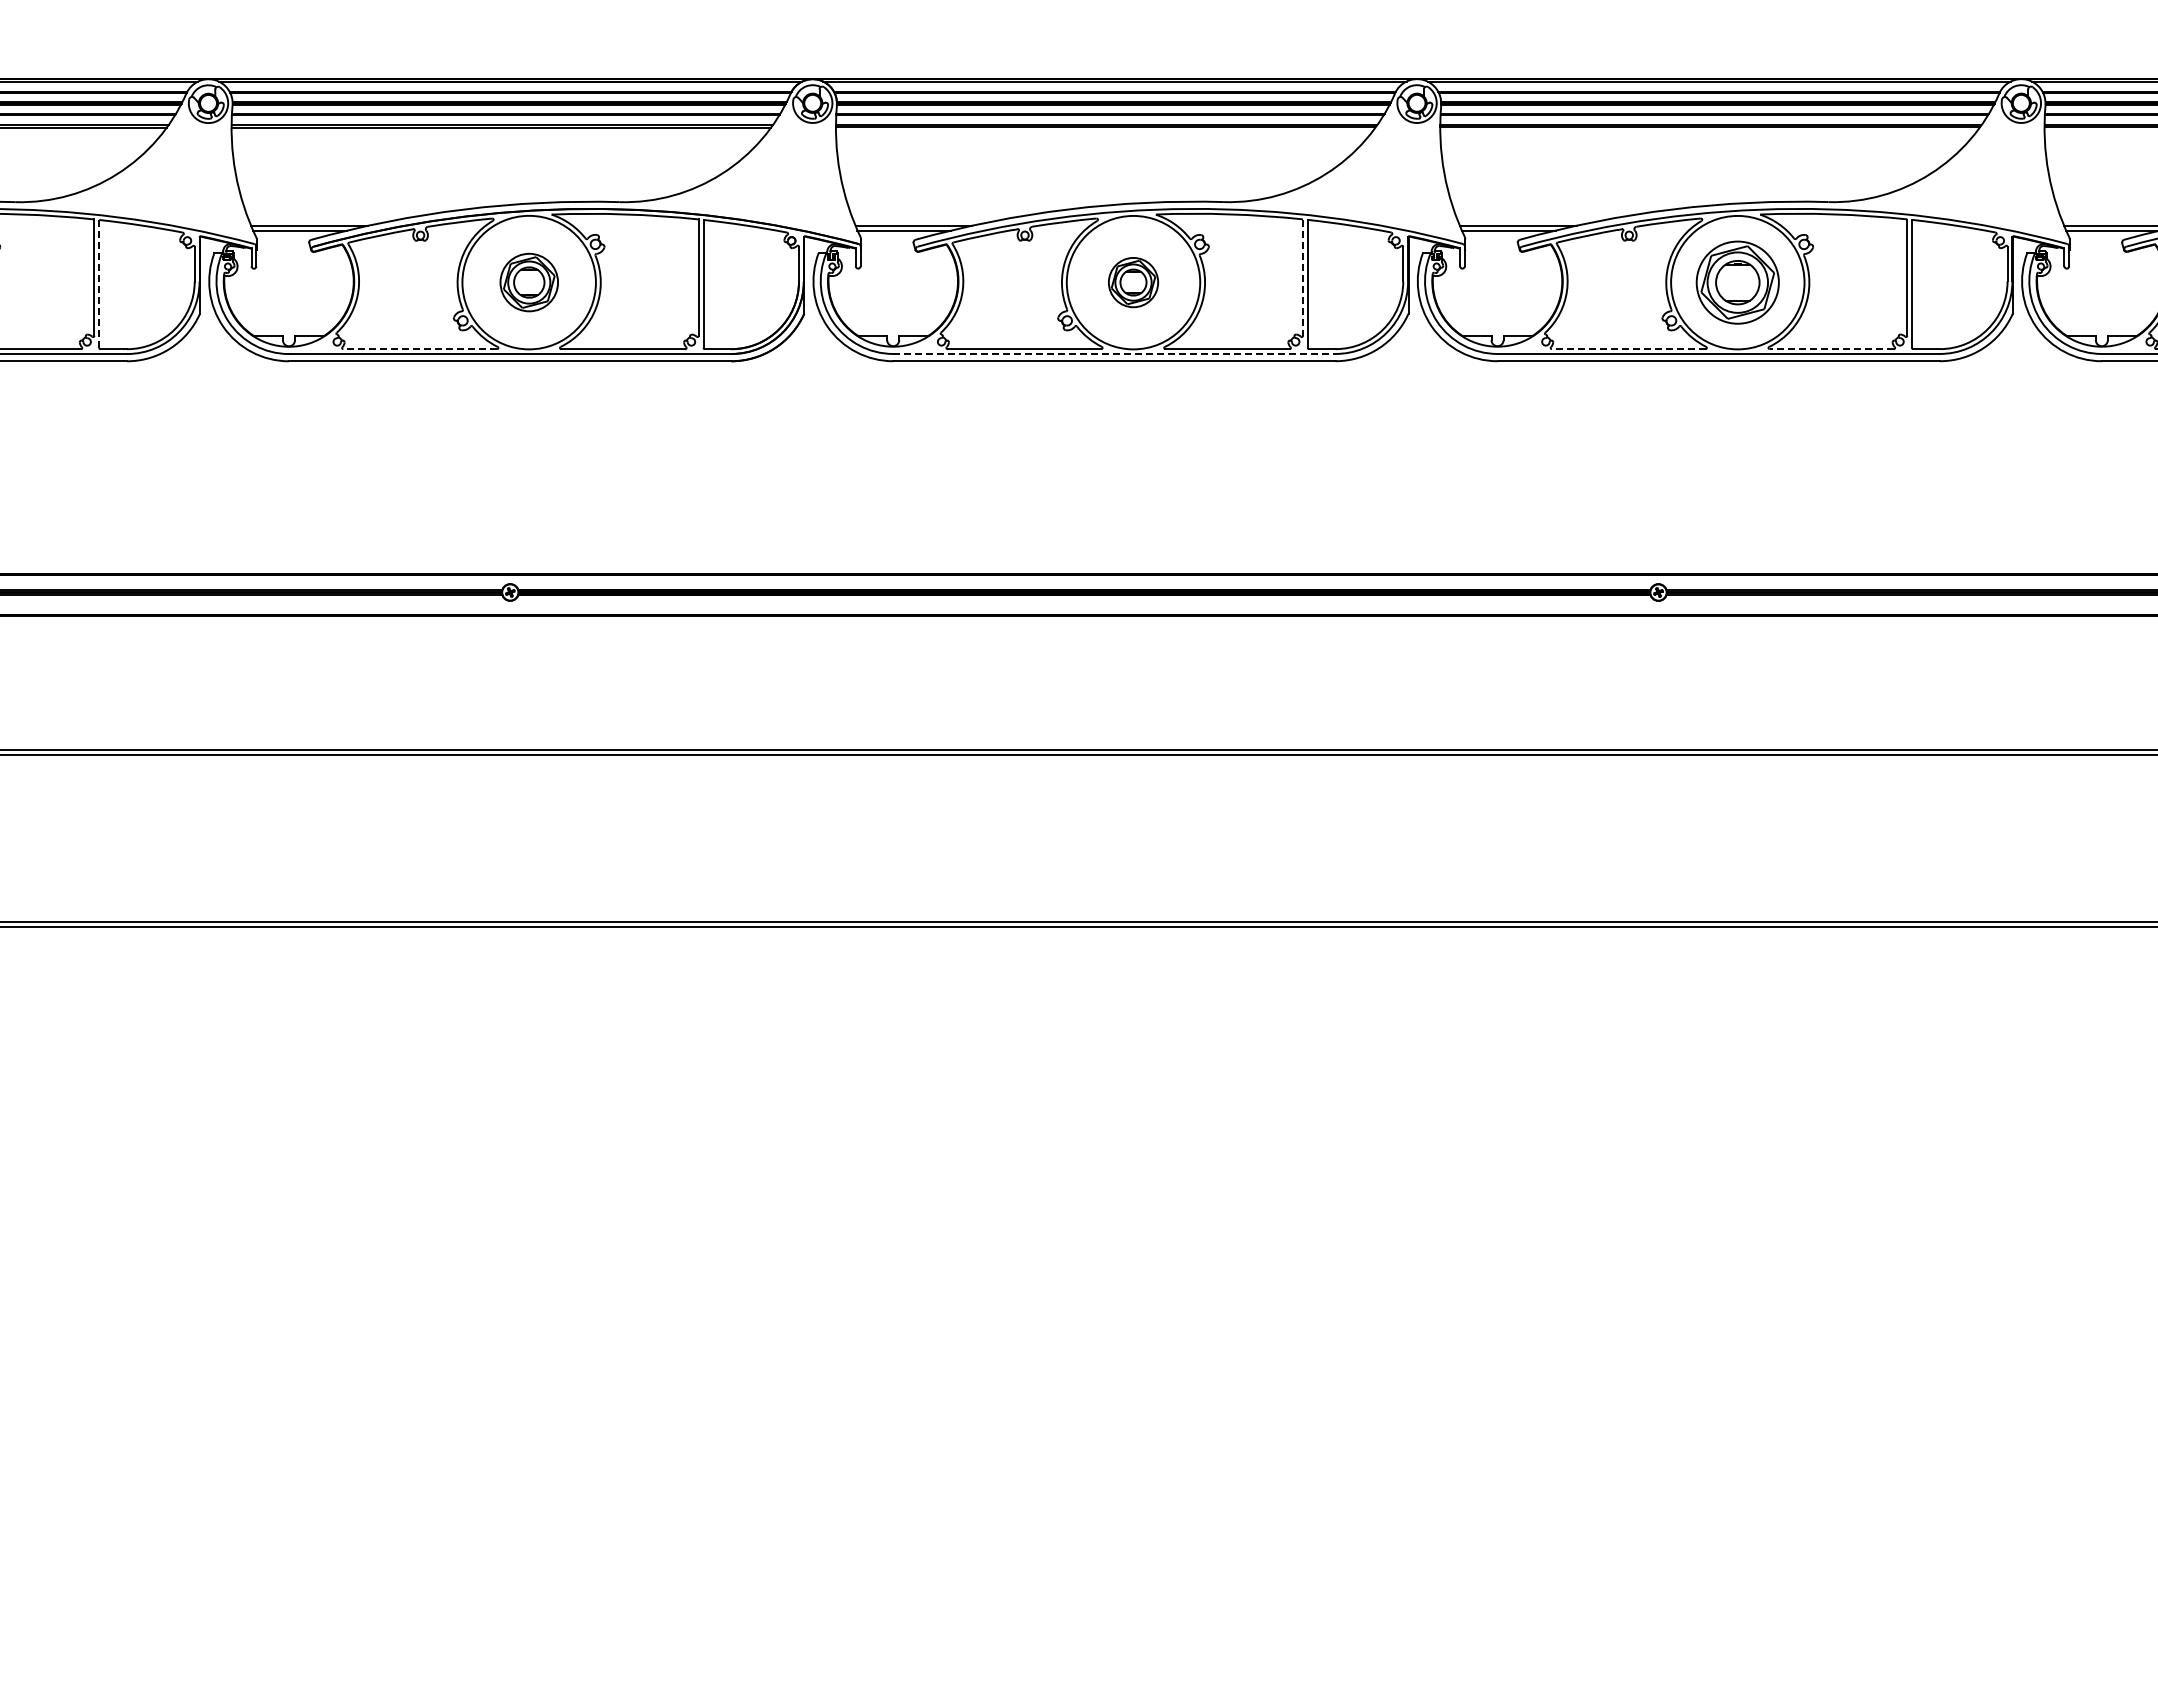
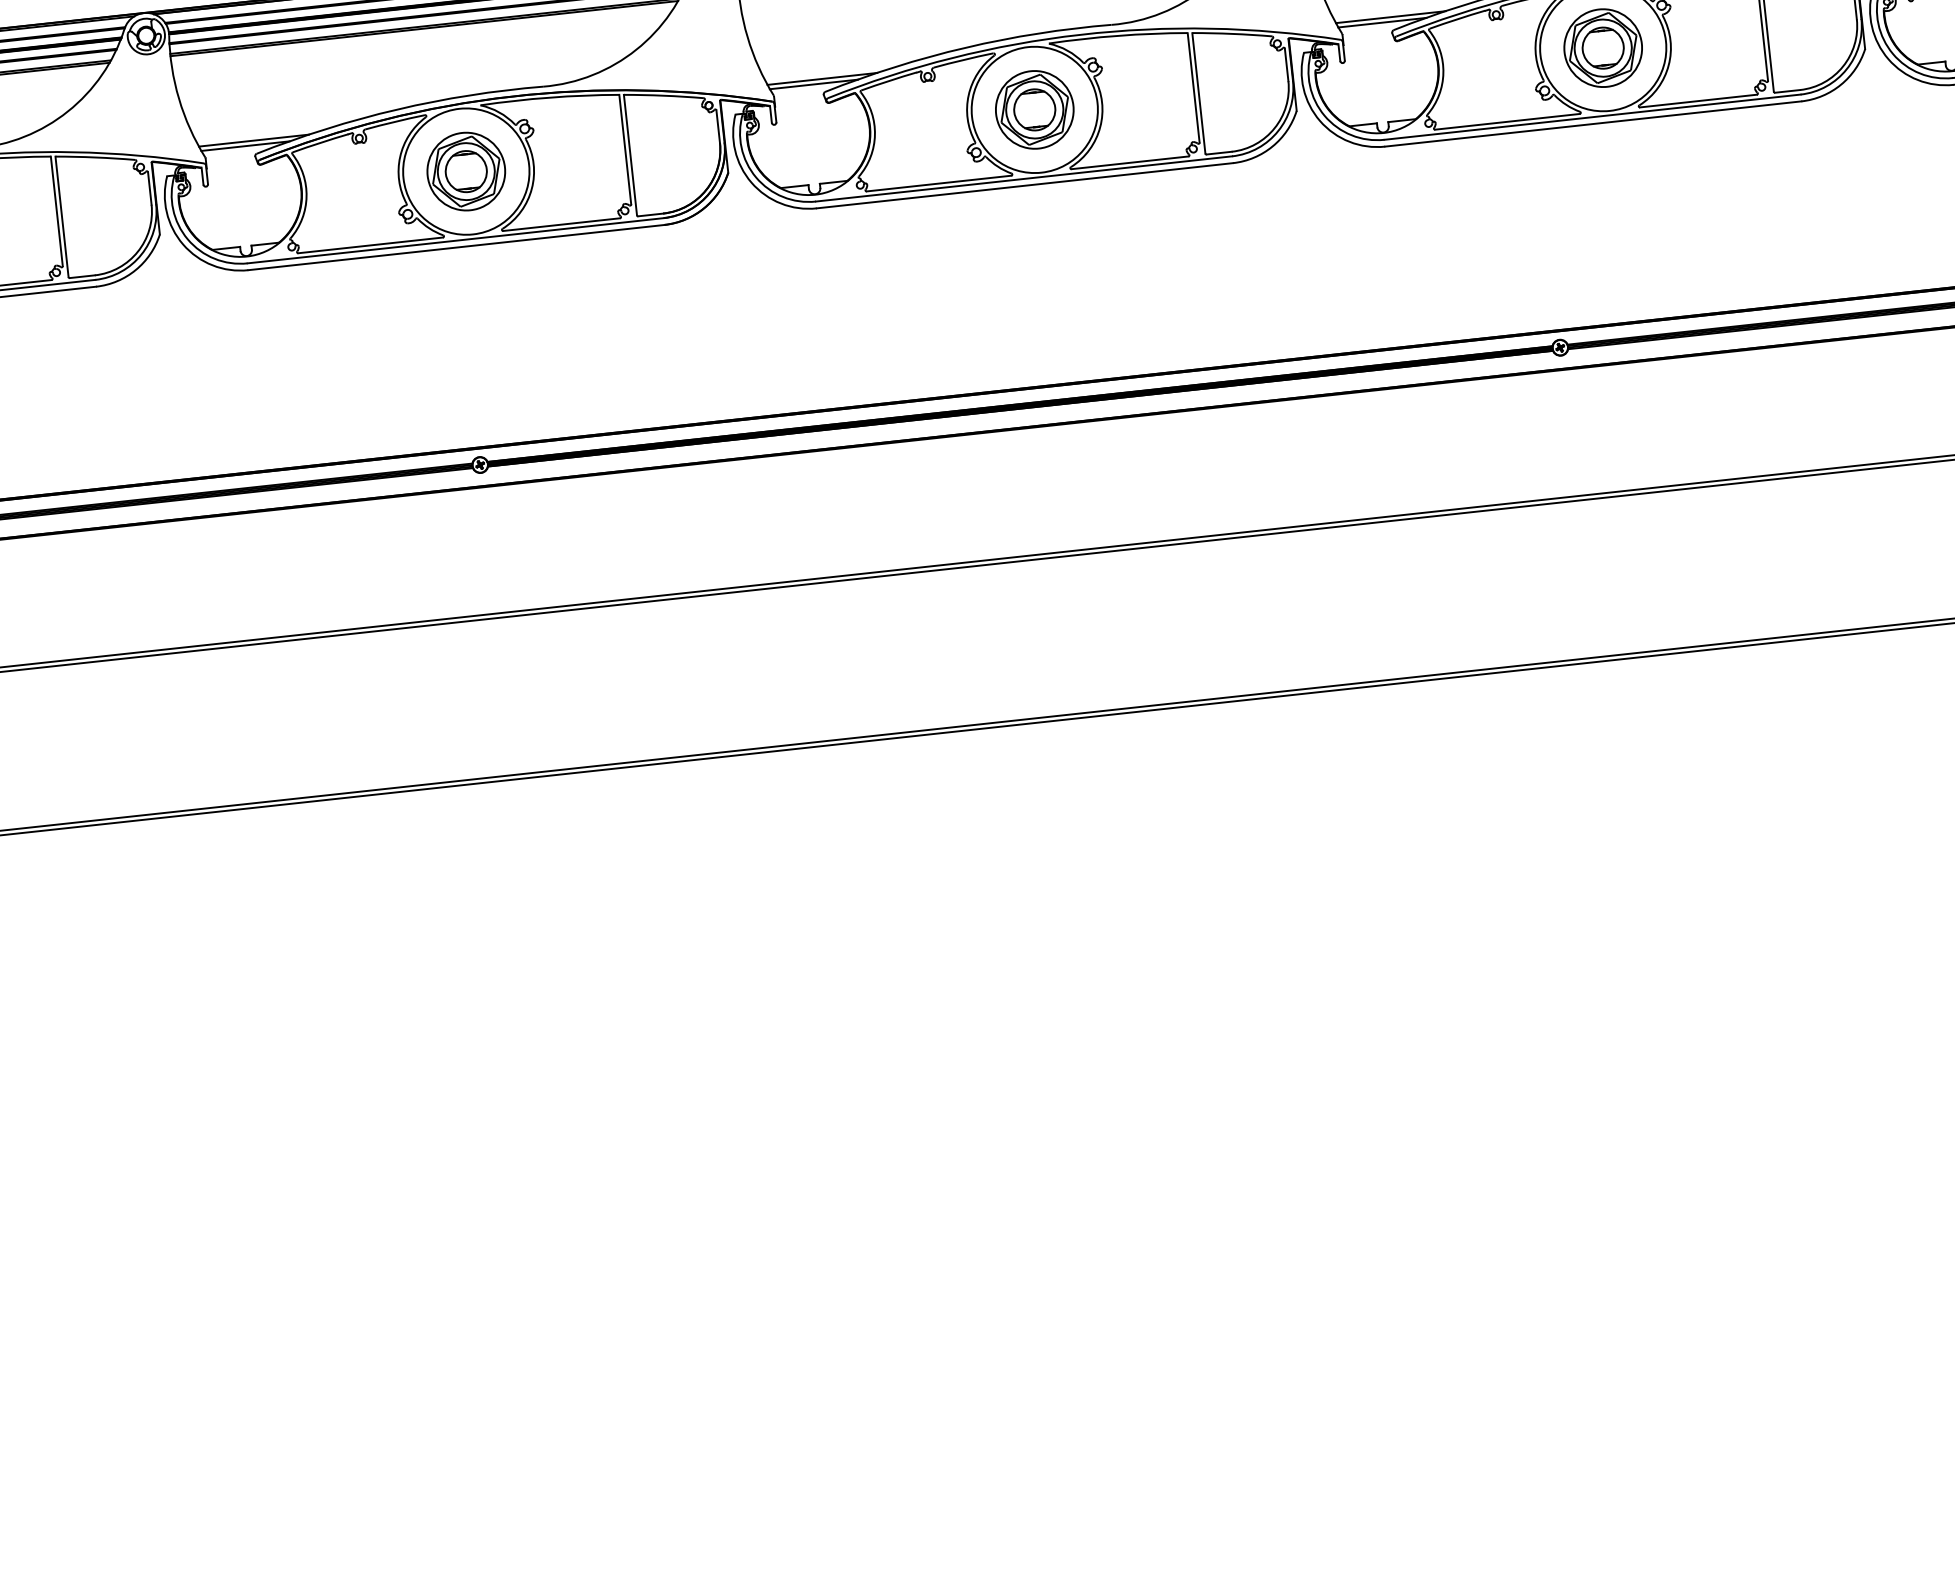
line: (1302, 278) -> (1193, 88), dashed -> solid
part: (529, 282) -> (466, 171), size x1.43
part: (1133, 282) -> (1034, 109), size x1.67
line: (99, 283) -> (62, 216), dashed -> solid
line: (420, 349) -> (370, 245), dashed -> solid
line: (1628, 349) -> (1507, 122), dashed -> solid
line: (1831, 349) -> (1698, 101), dashed -> solid
line: (1114, 353) -> (1024, 178), dashed -> solid

